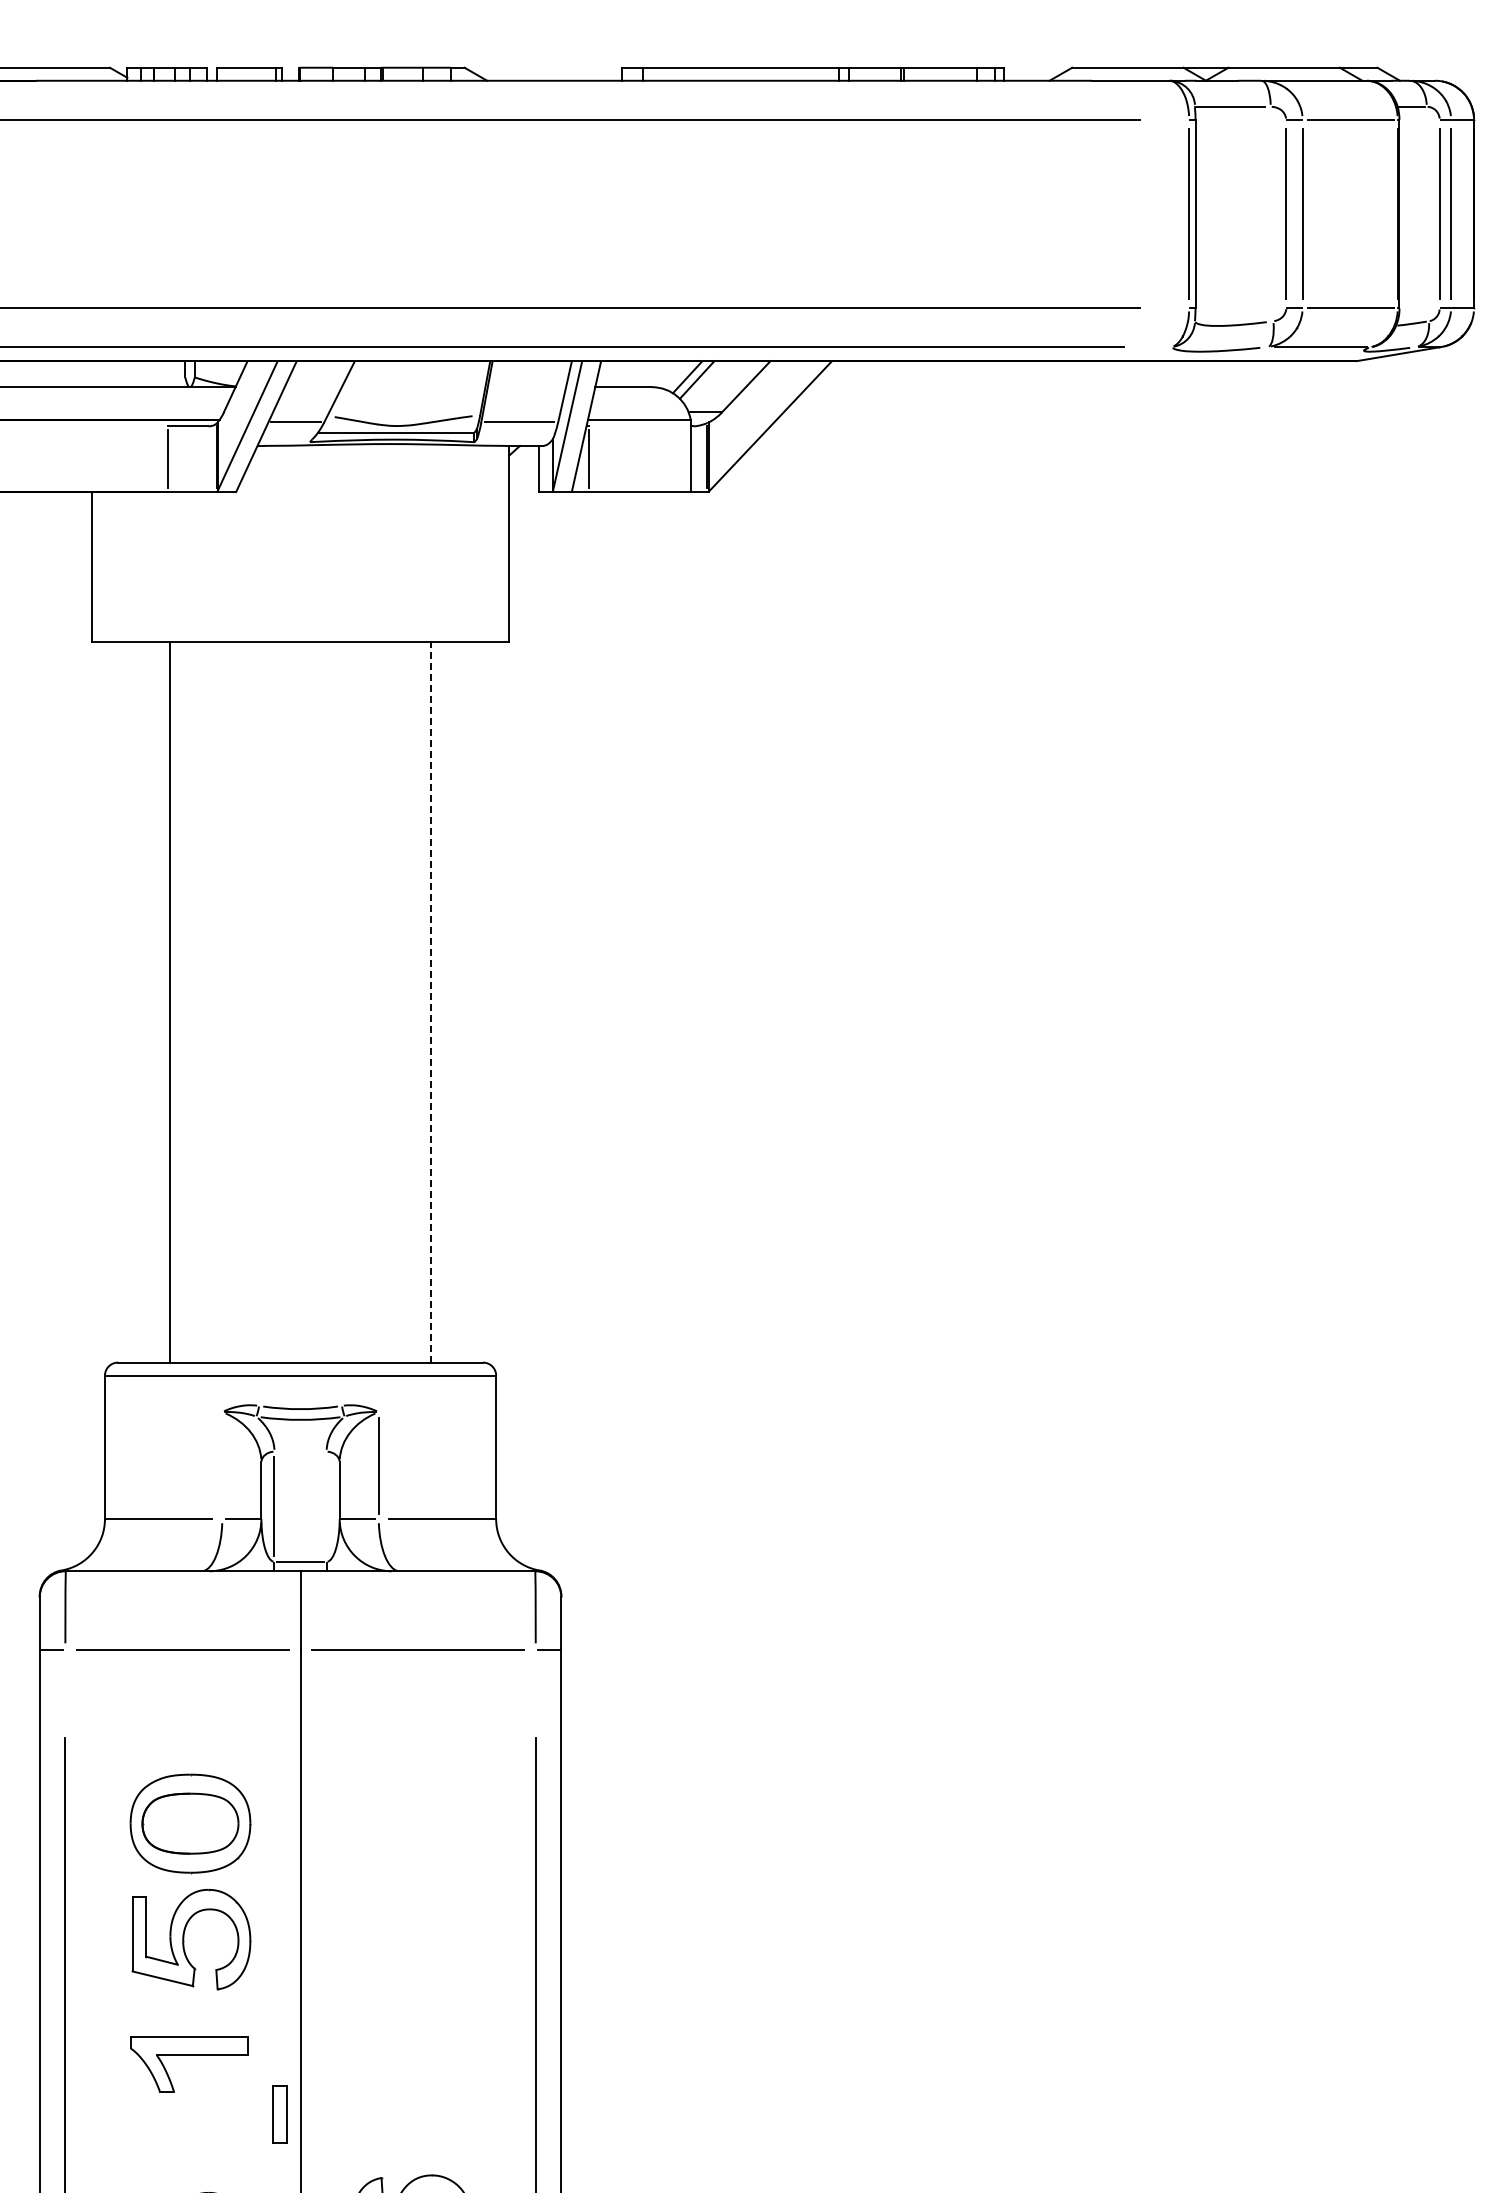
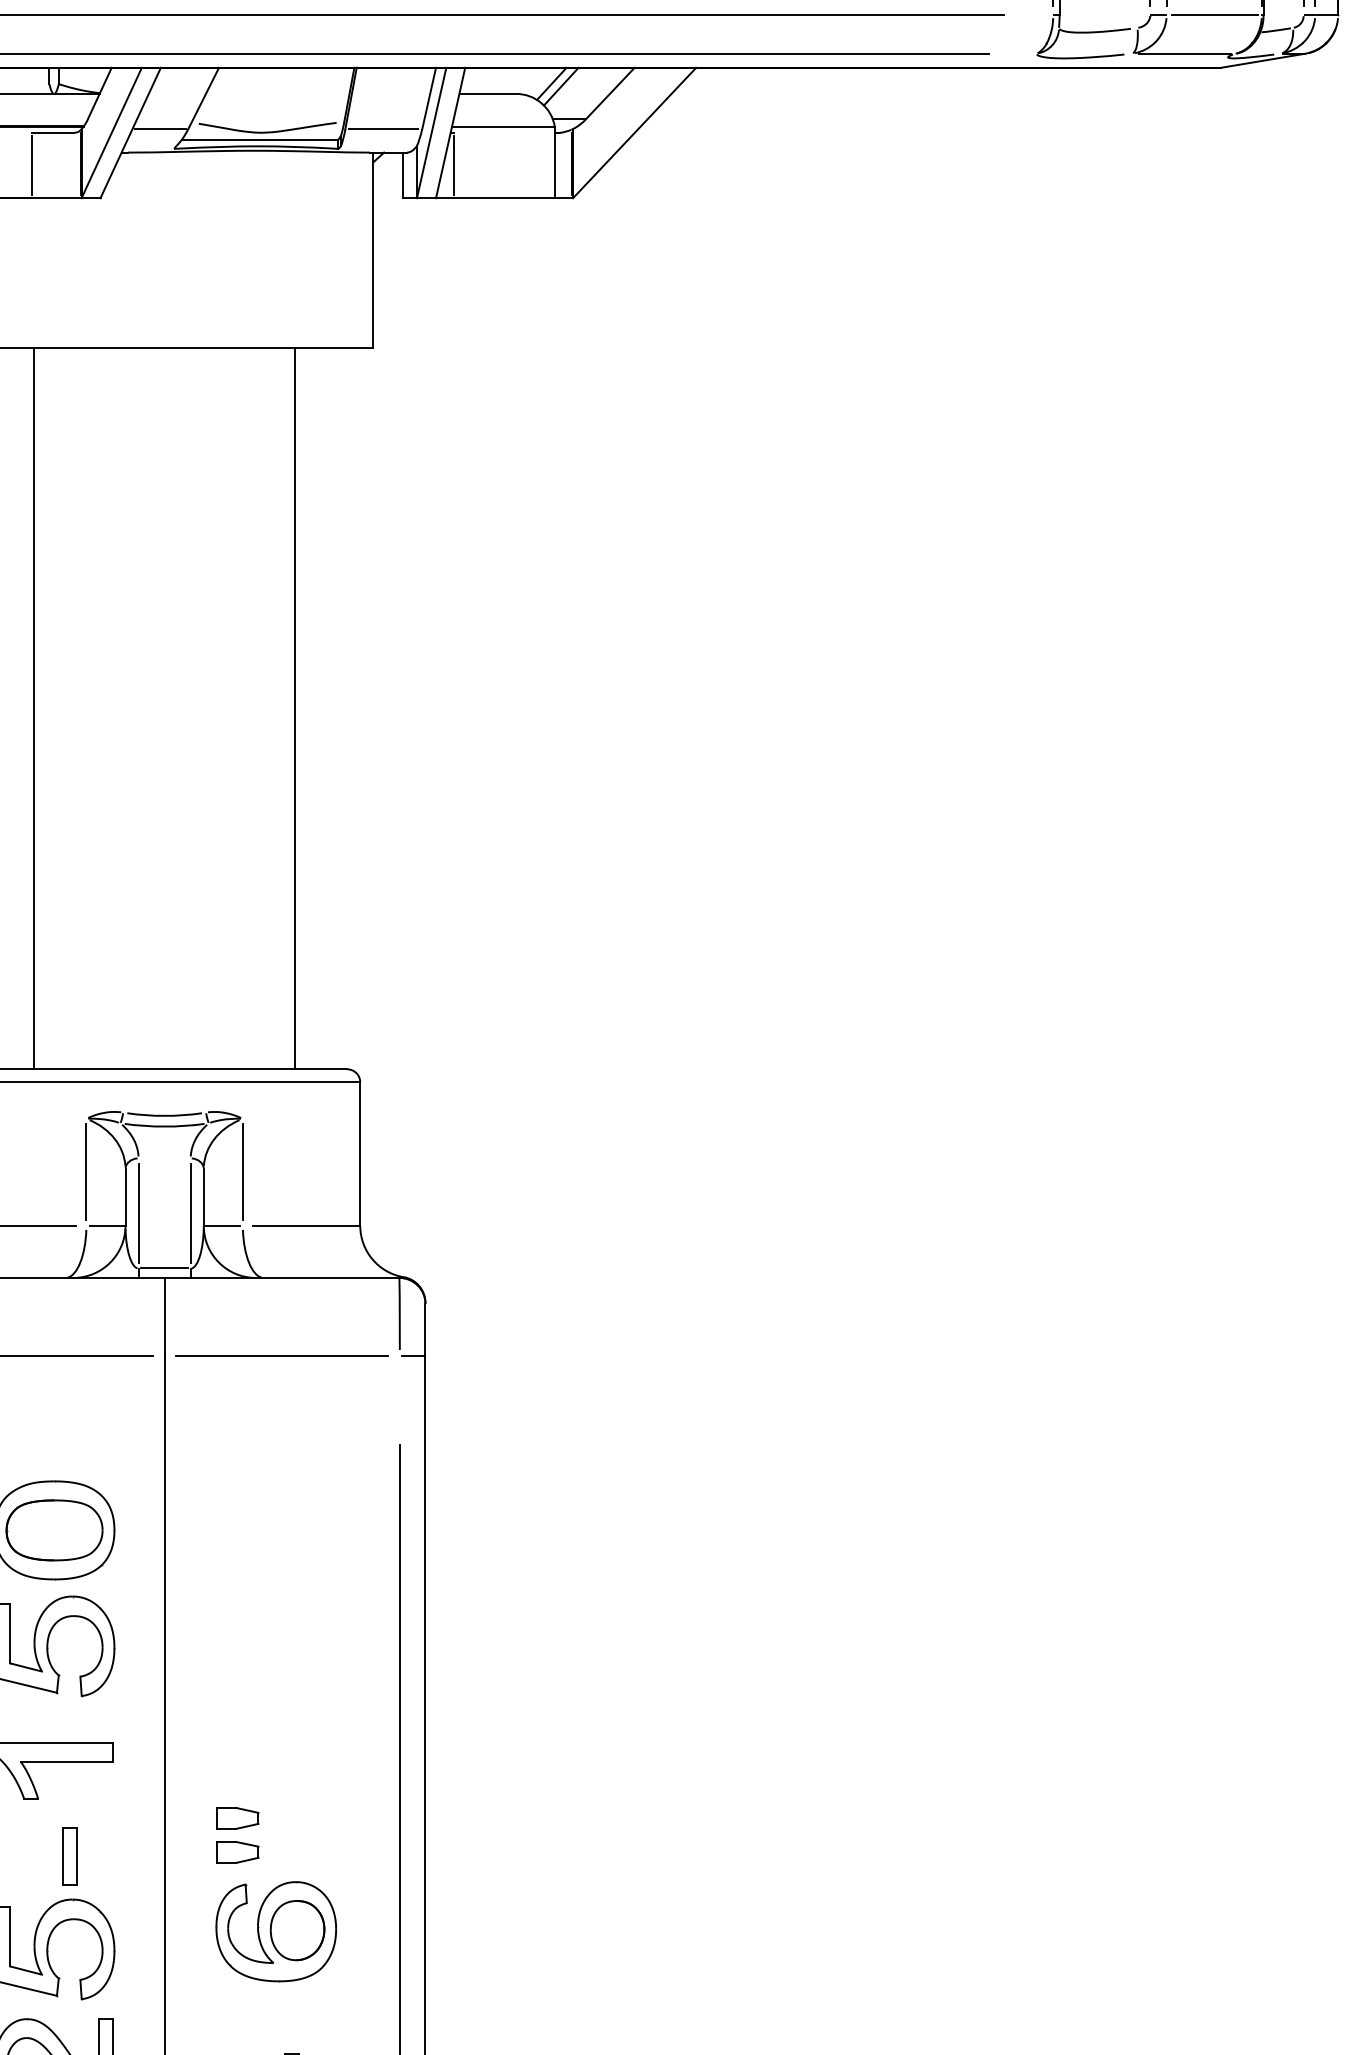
line: (430, 1002) -> (294, 709), dashed -> solid
line: (222, 1465) -> (86, 1172), added
line: (326, 1506) -> (190, 1213), added
part: (373, 2111) -> (237, 1818), added
part: (279, 2114) -> (69, 1856), moved
part: (373, 2145) -> (237, 1852), added

